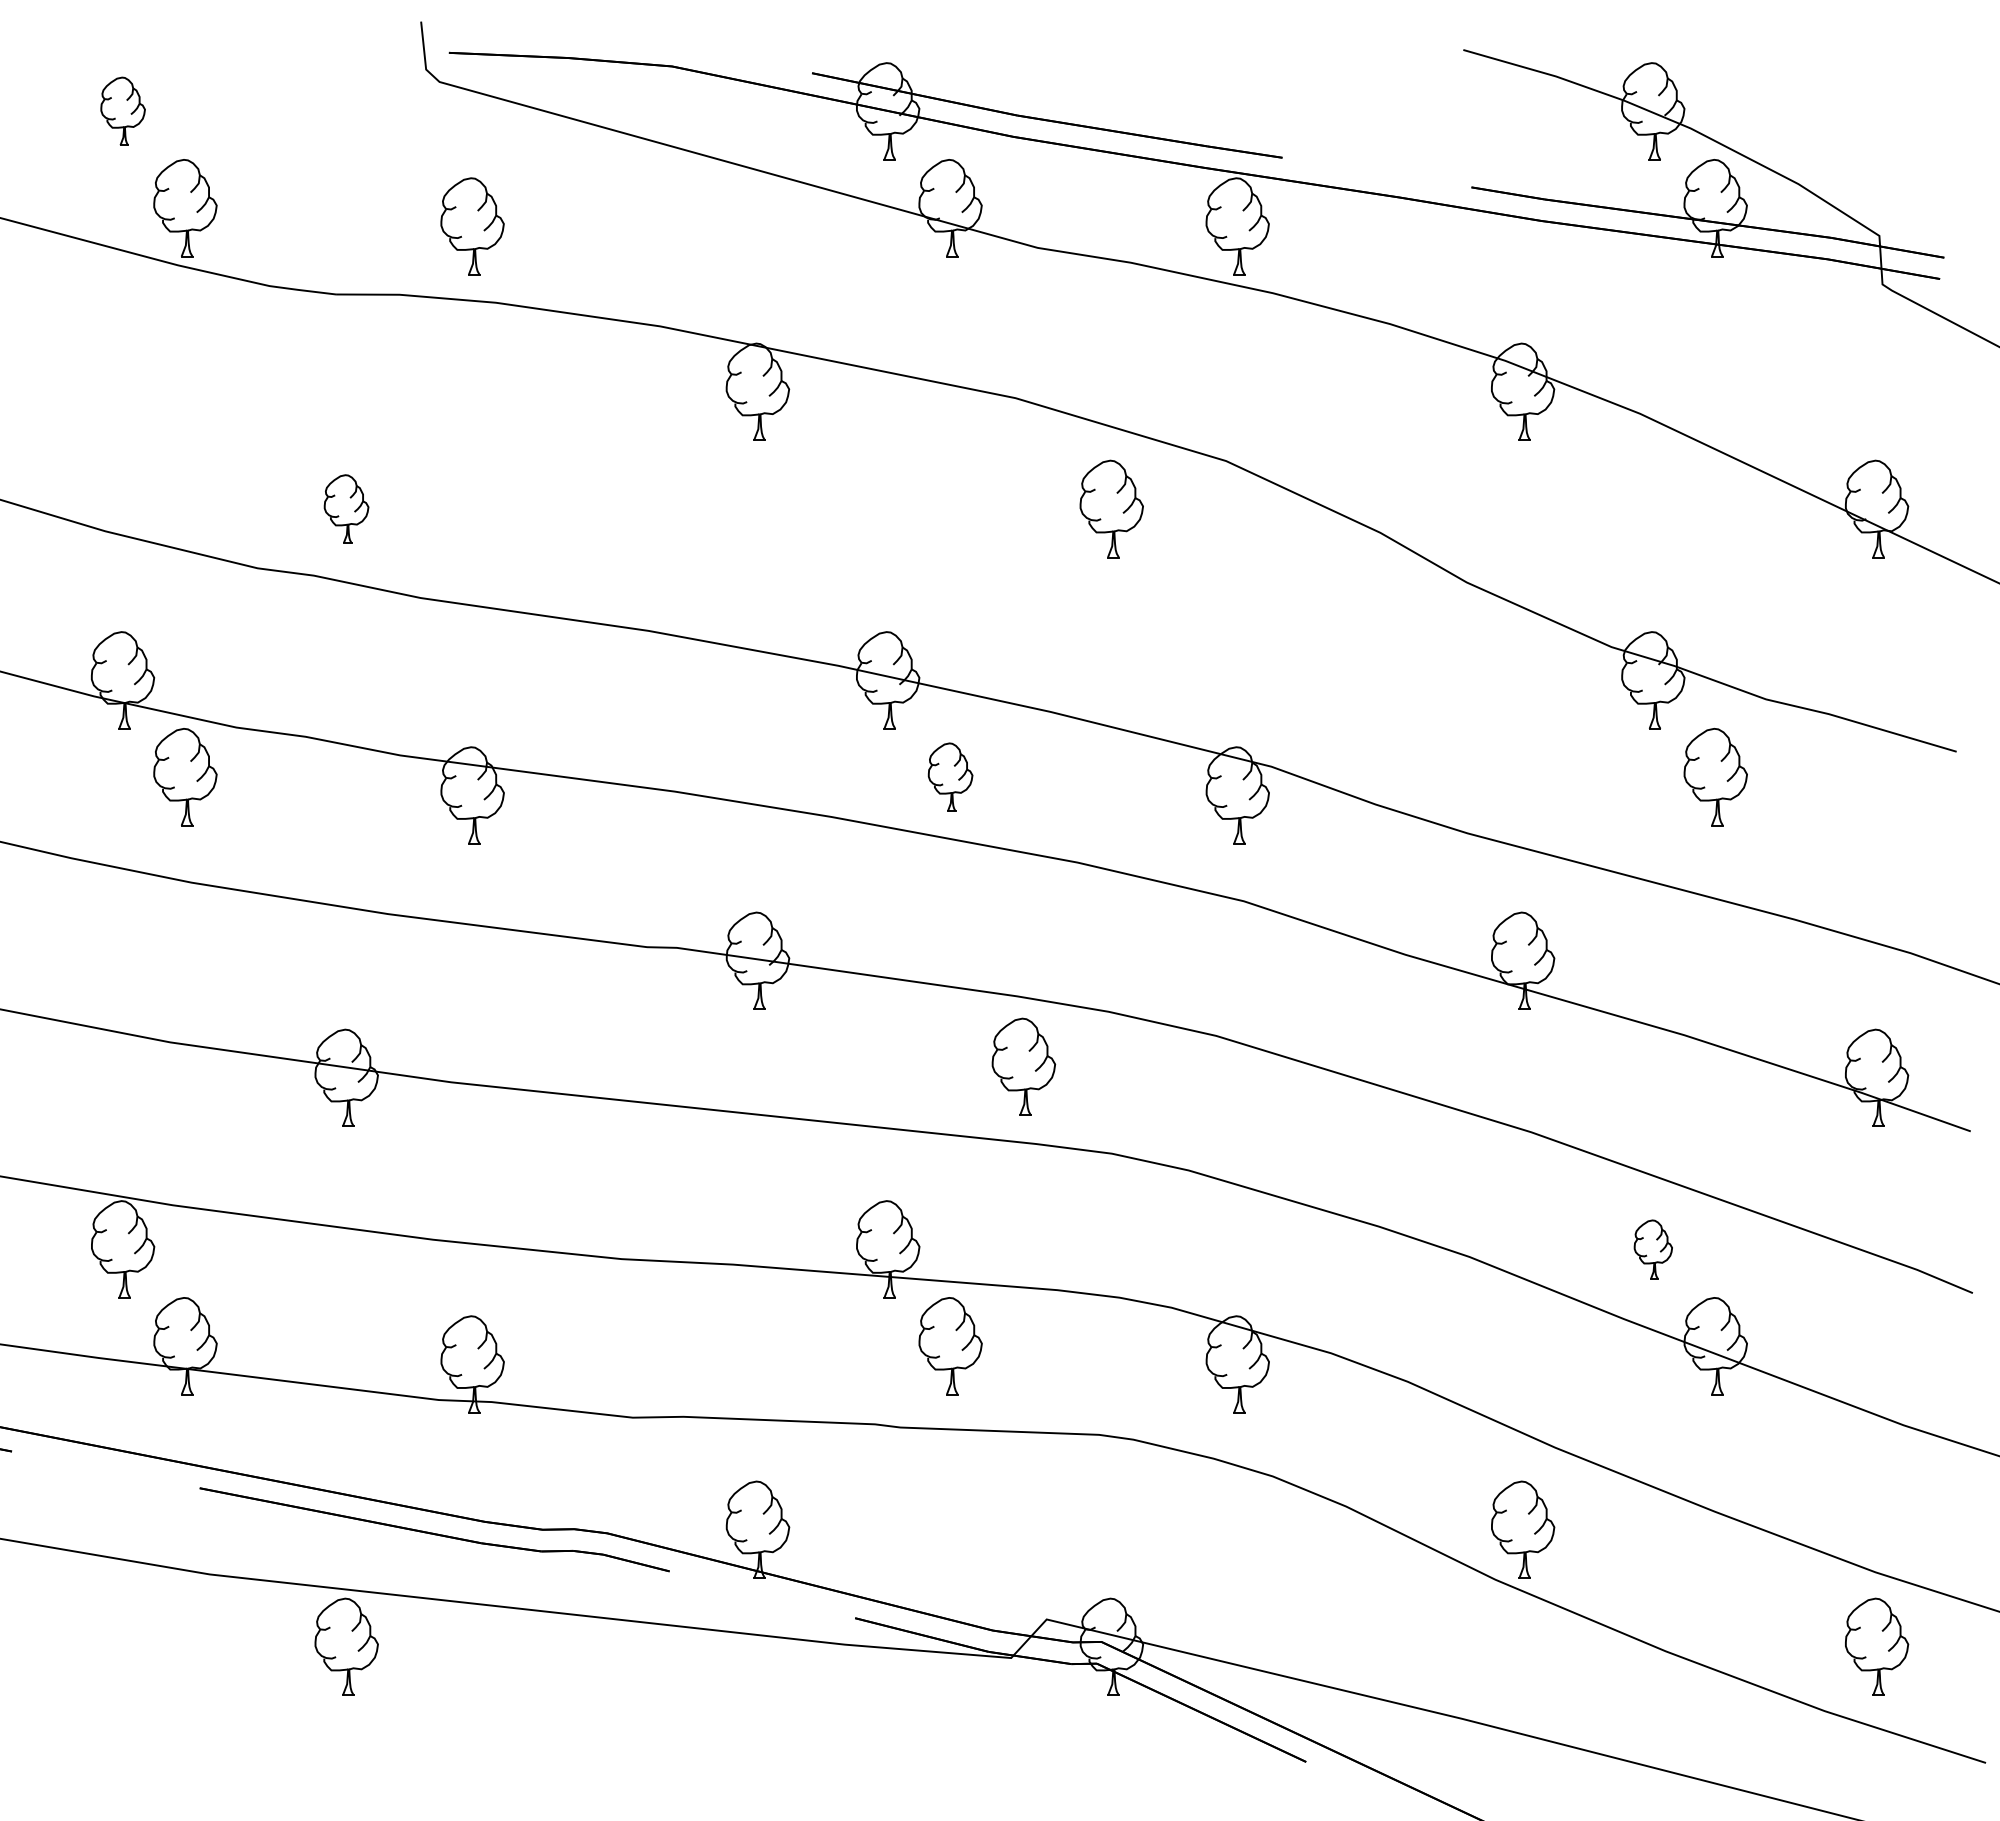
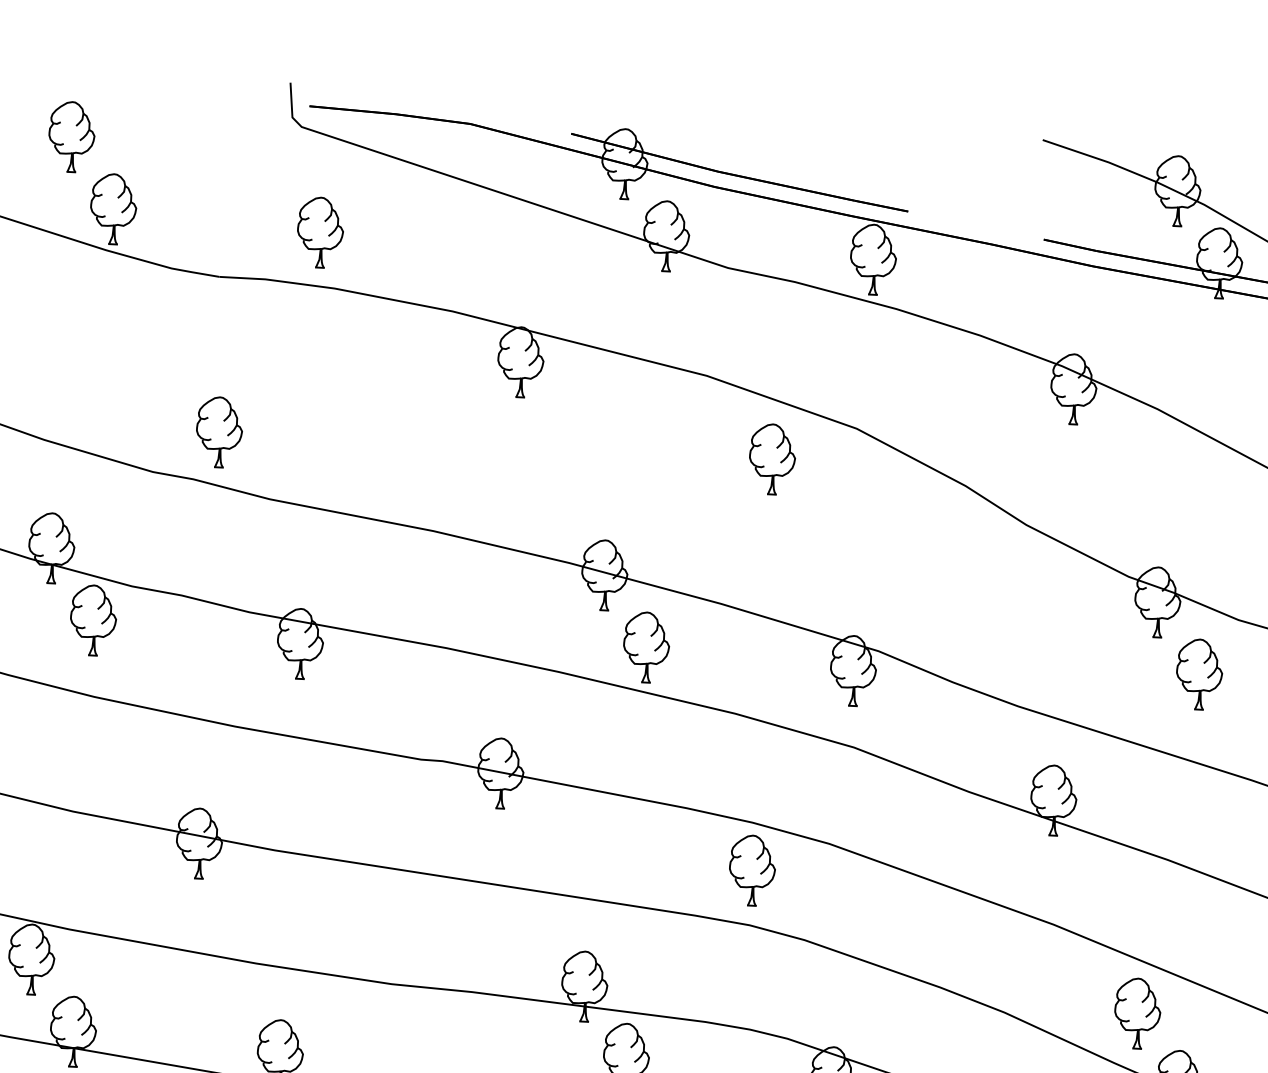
part: (123, 111) -> (72, 137), size x1.43
part: (346, 508) -> (219, 431), size x1.43
part: (950, 777) -> (646, 647), size x1.43
part: (1023, 1066) -> (752, 870), moved
part: (1653, 1249) -> (1137, 1013), size x1.67

